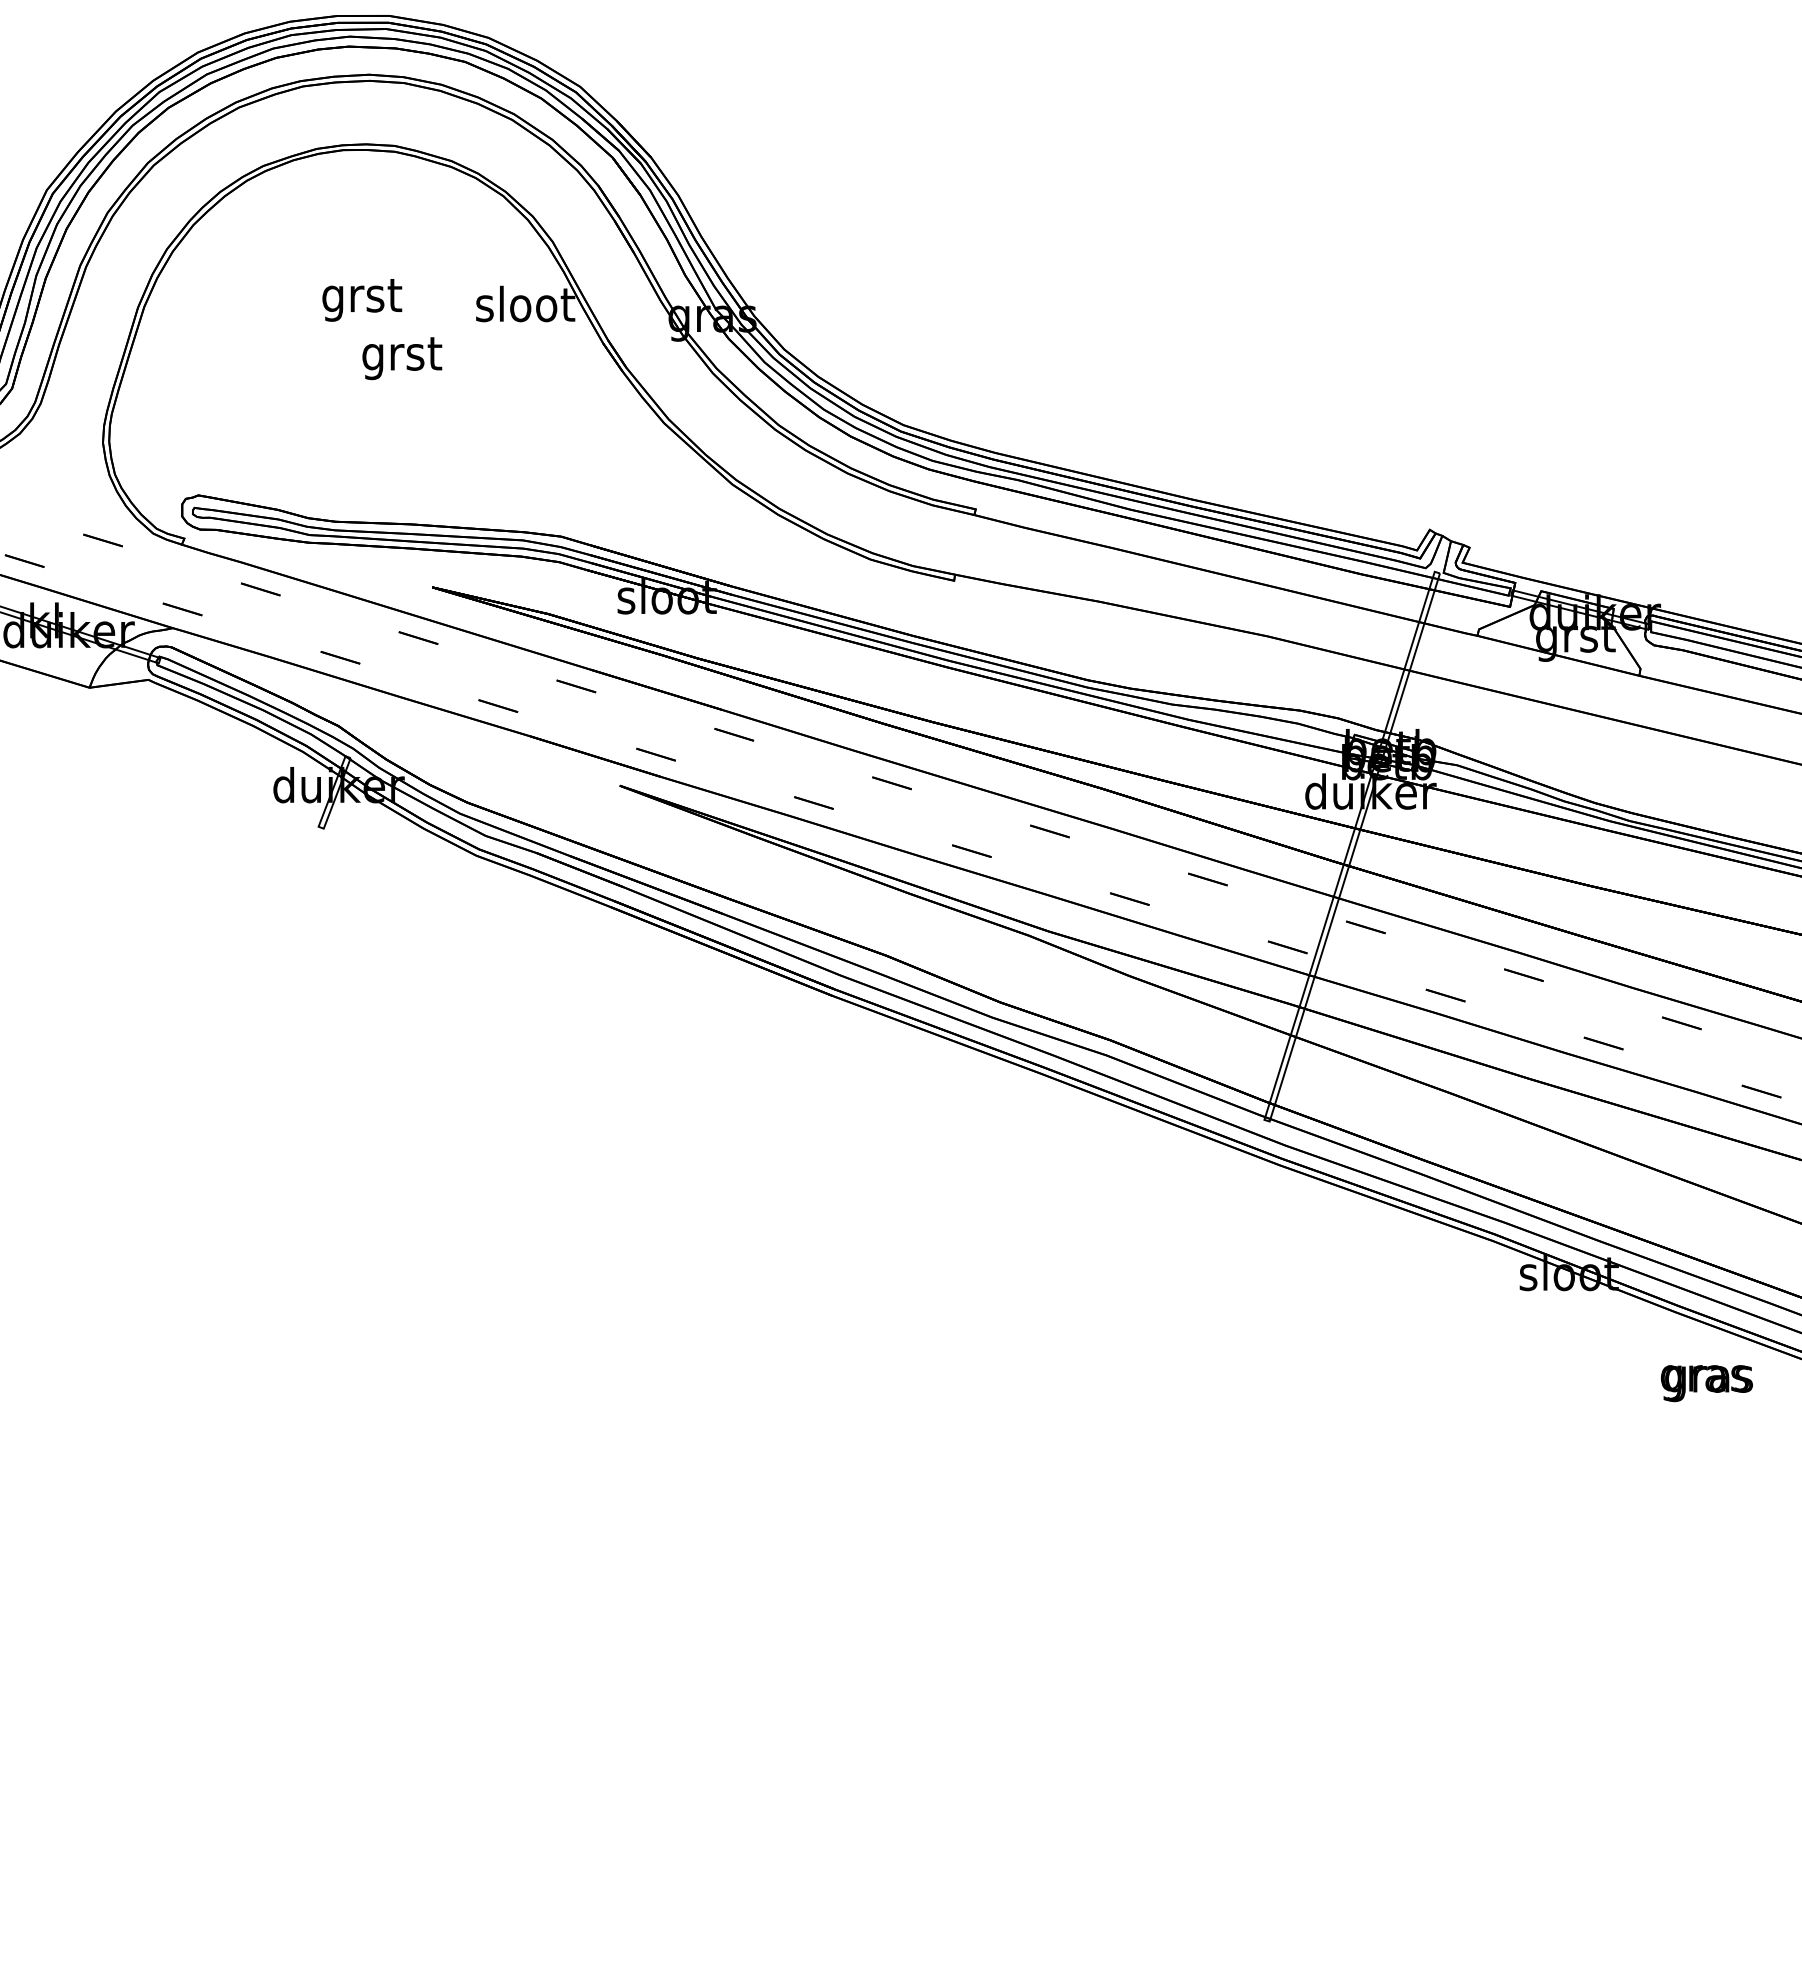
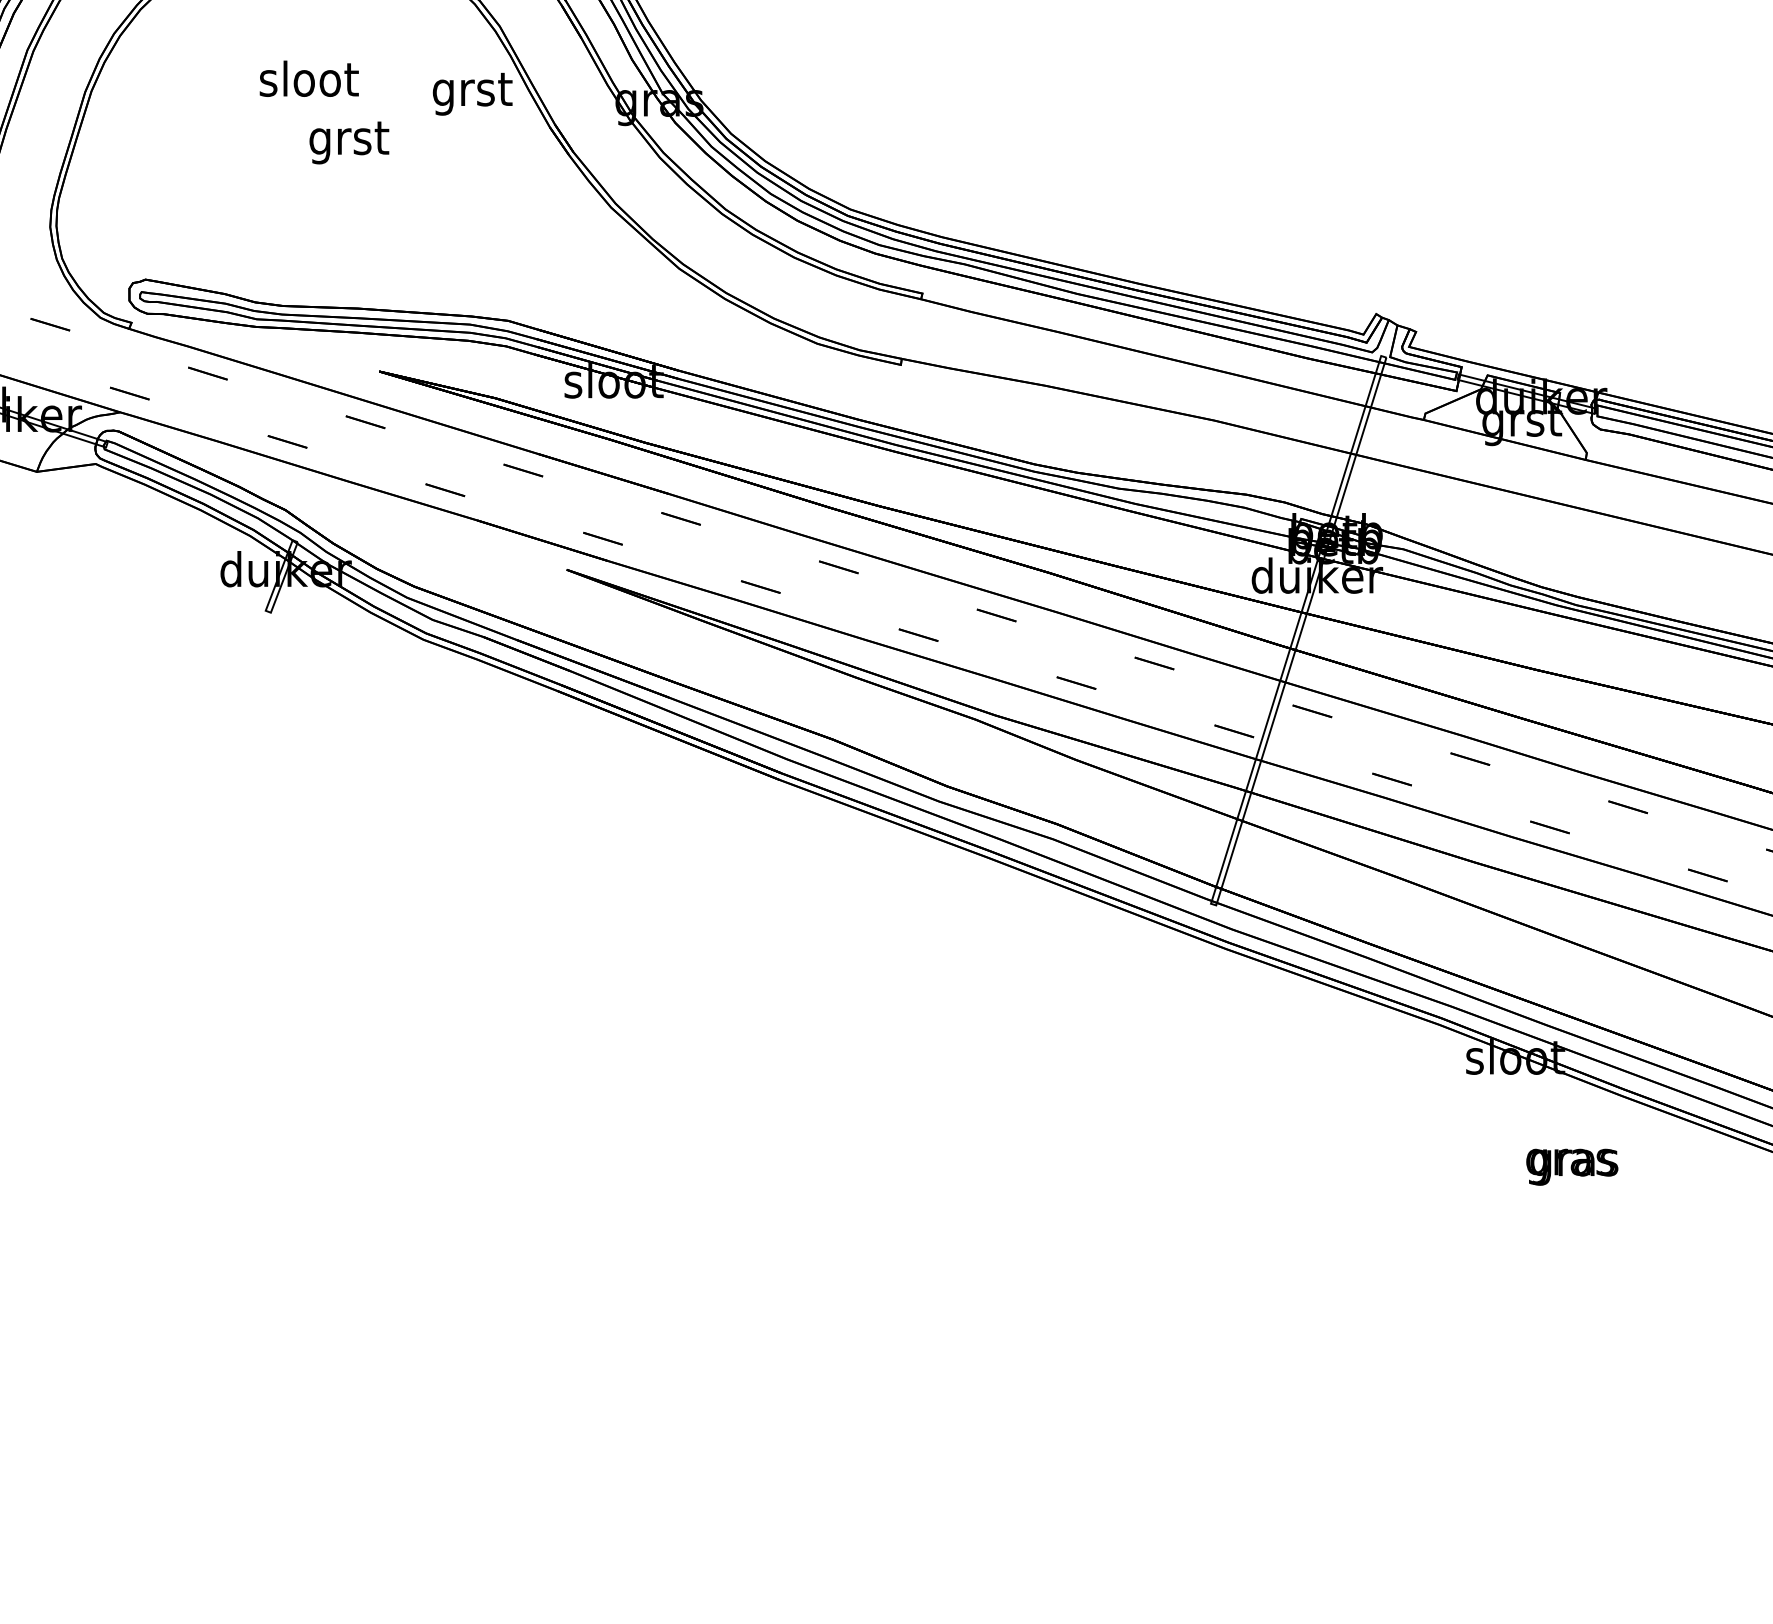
text: (361, 298) -> (308, 82), grst -> sloot
text: (525, 308) -> (472, 92), sloot -> grst
text: (1706, 1383) -> (1571, 1167), moved

